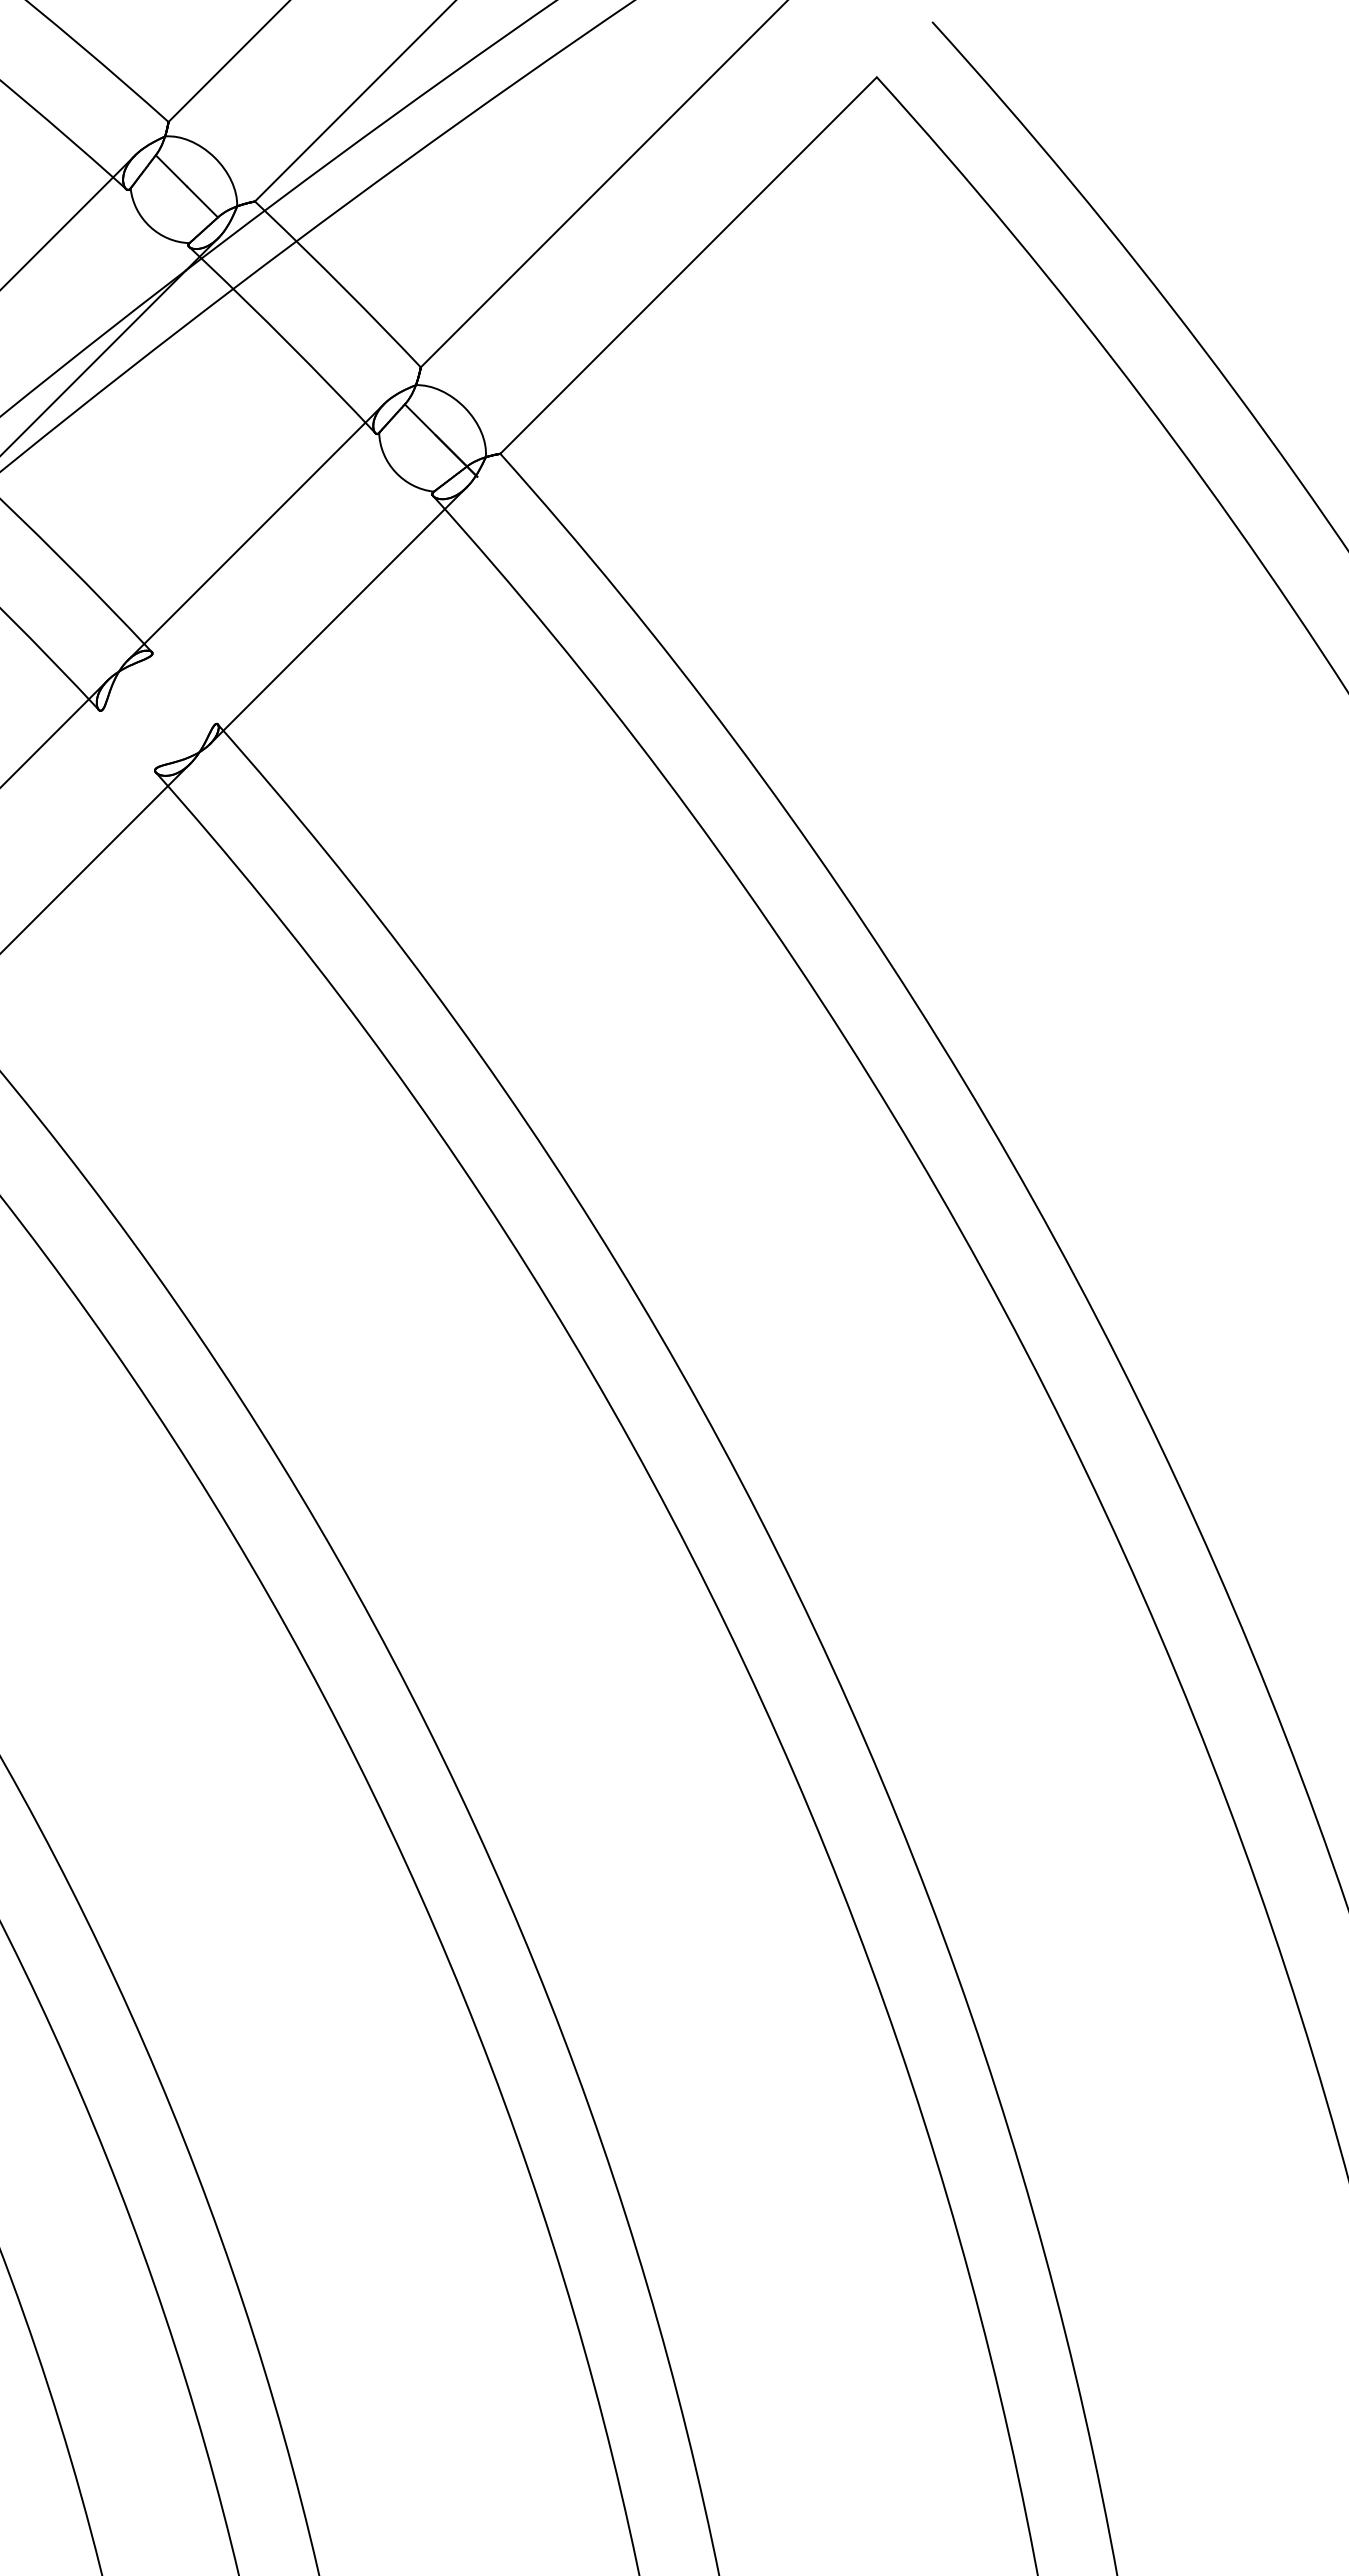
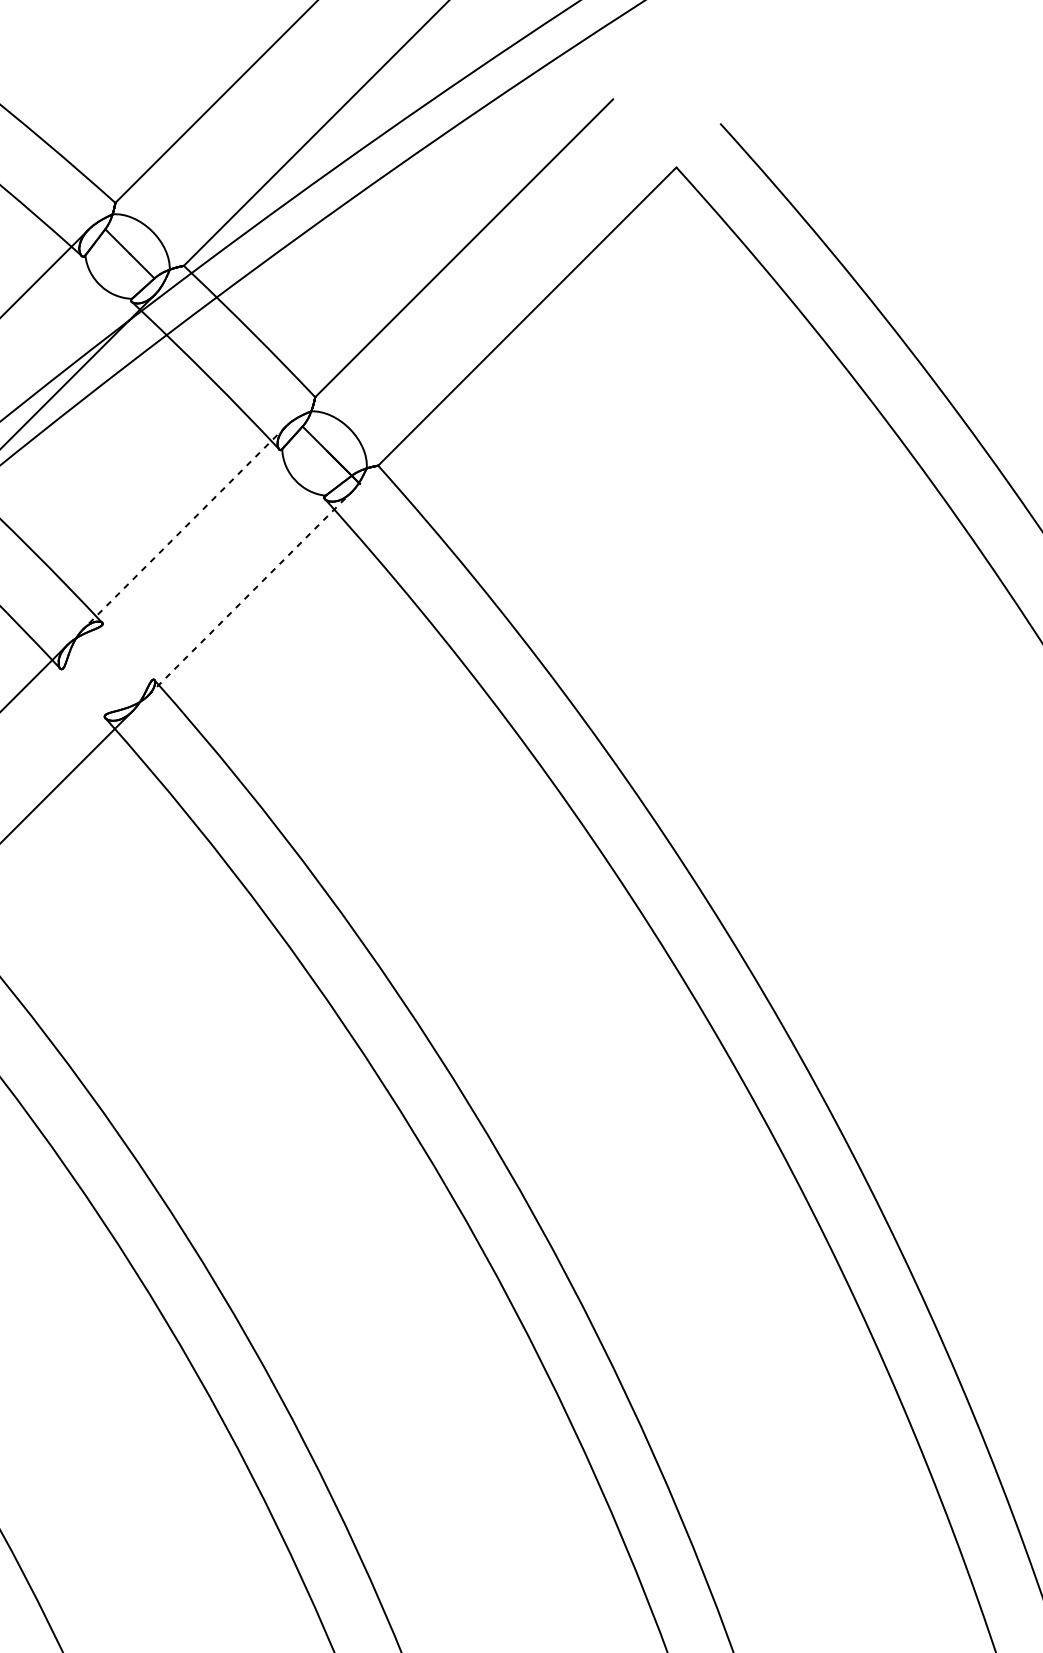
line: (255, 532) -> (184, 528), solid -> dashed
line: (338, 615) -> (250, 593), solid -> dashed

